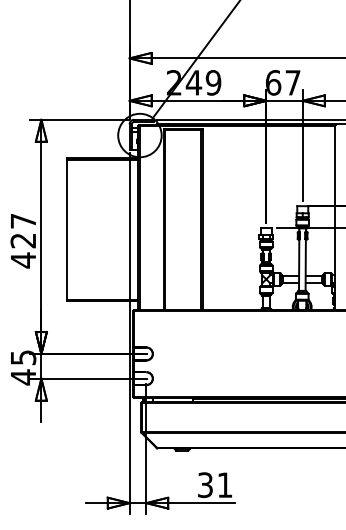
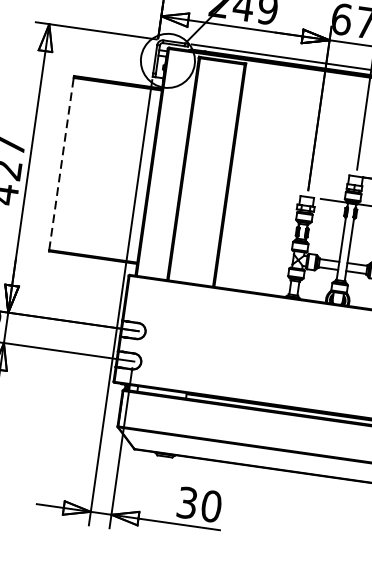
line: (66, 229) -> (61, 163), solid -> dashed
text: (224, 485) -> (210, 506), 31 -> 30

